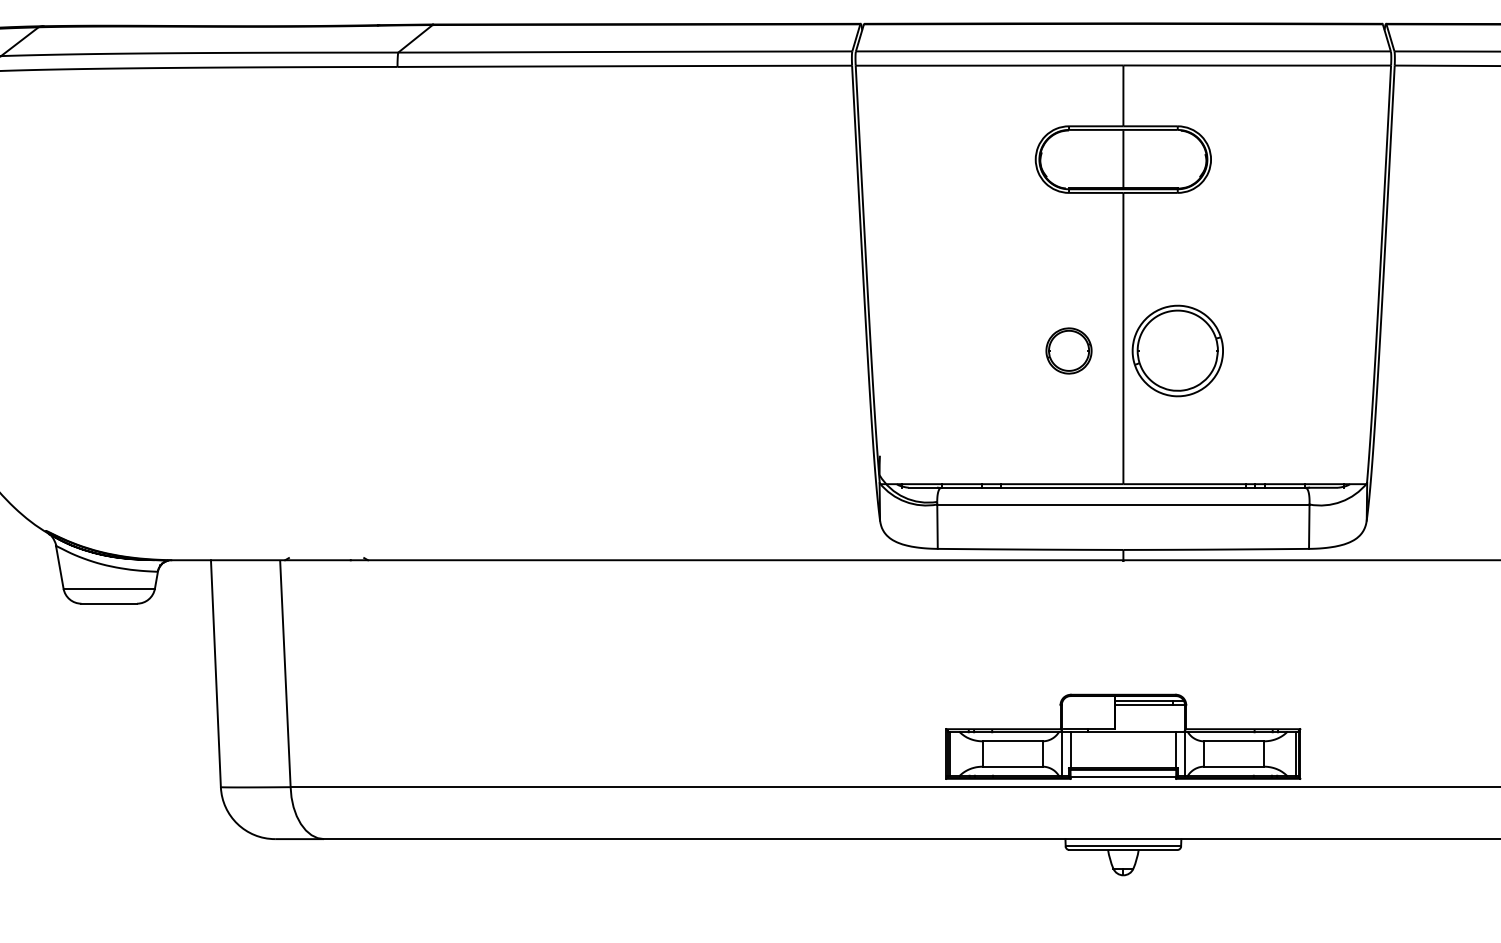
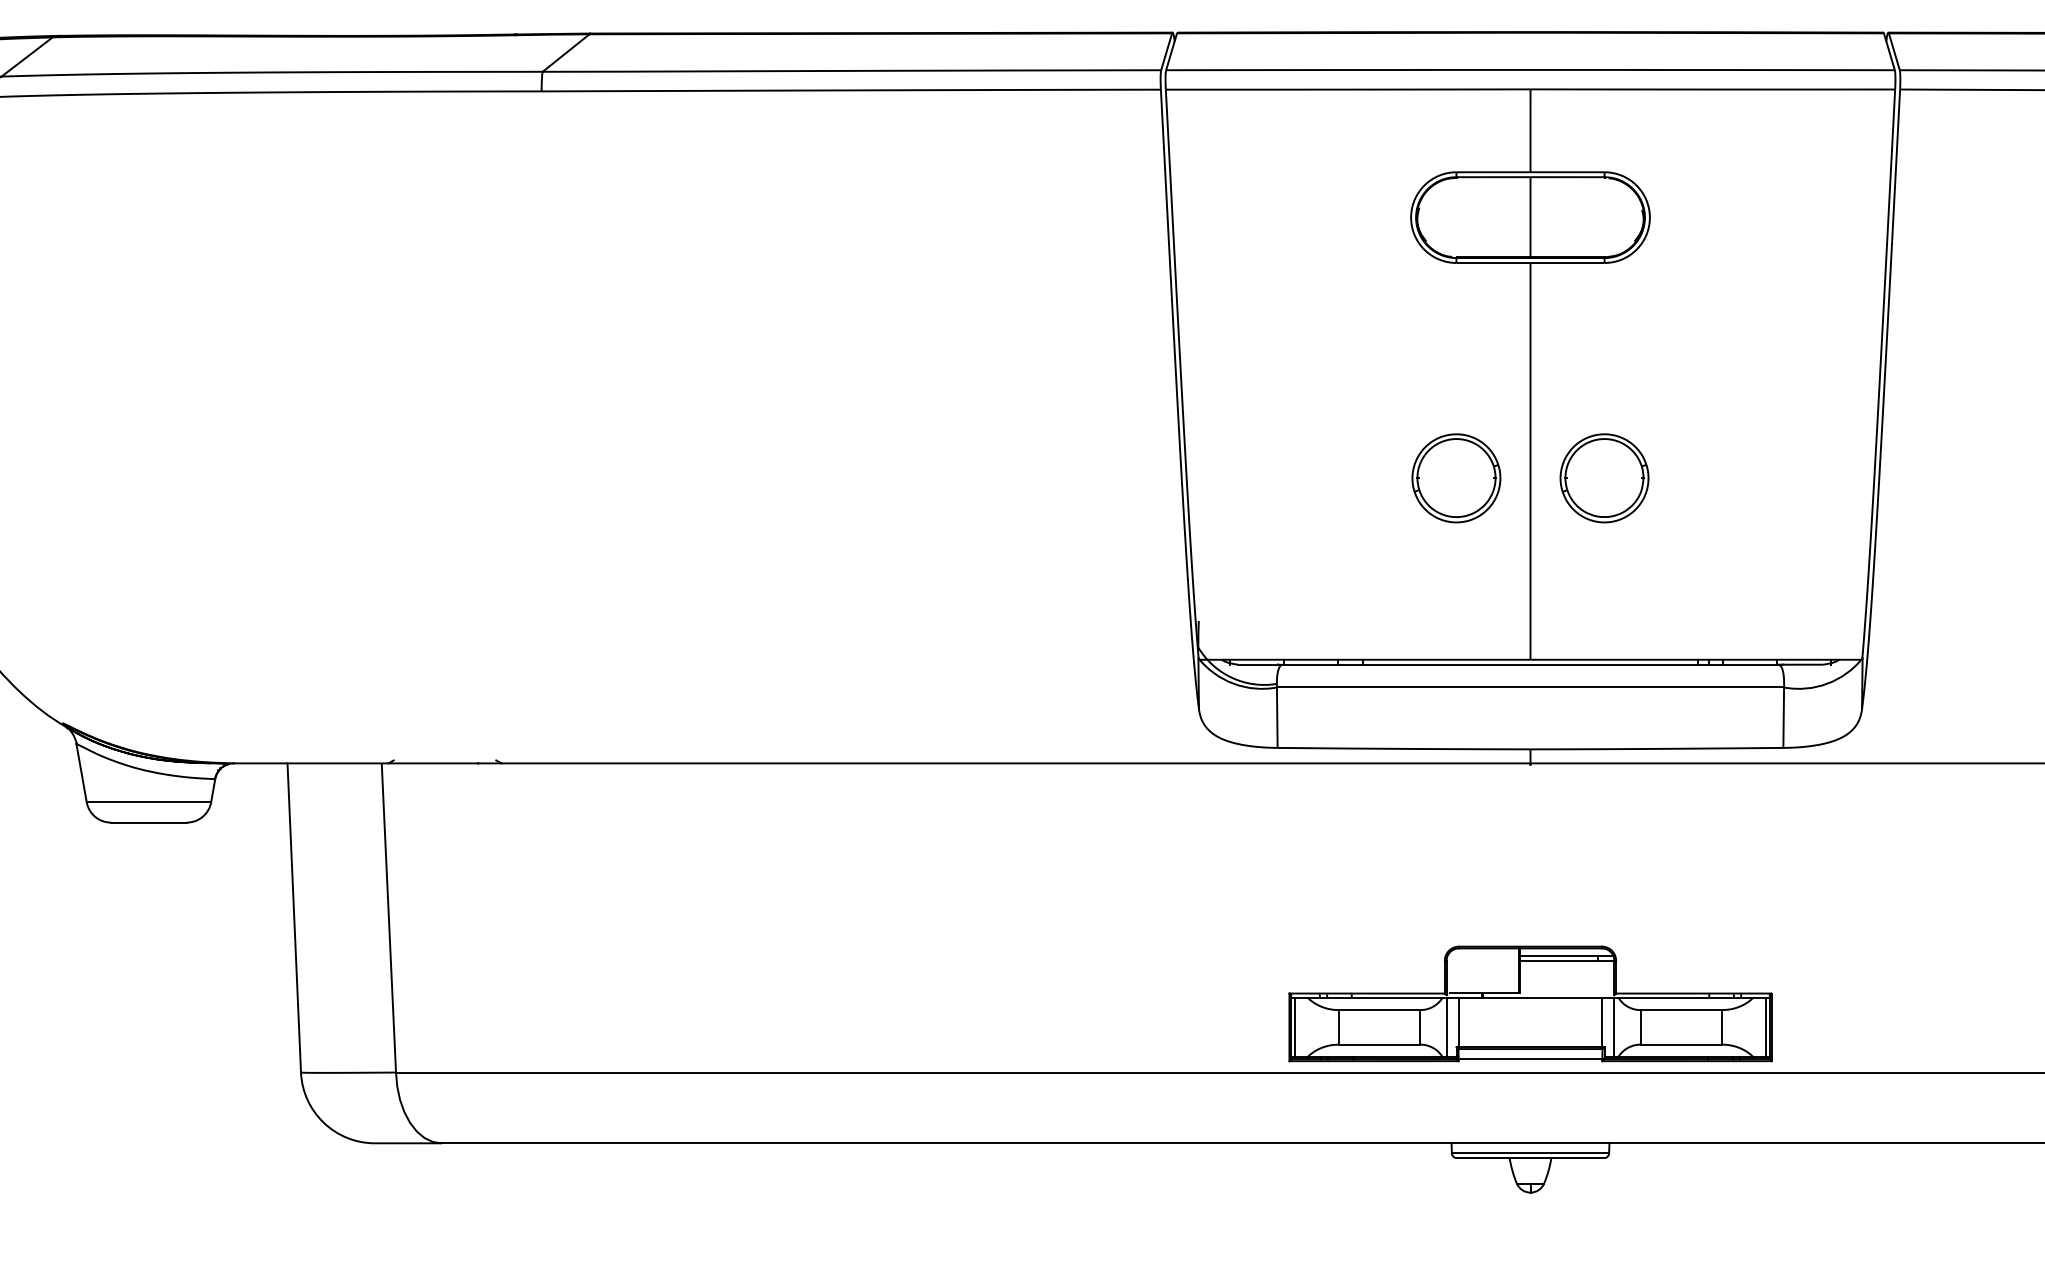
part: (1068, 350) -> (1455, 477), size x1.43
part: (1177, 350) -> (1604, 477), size x0.71

